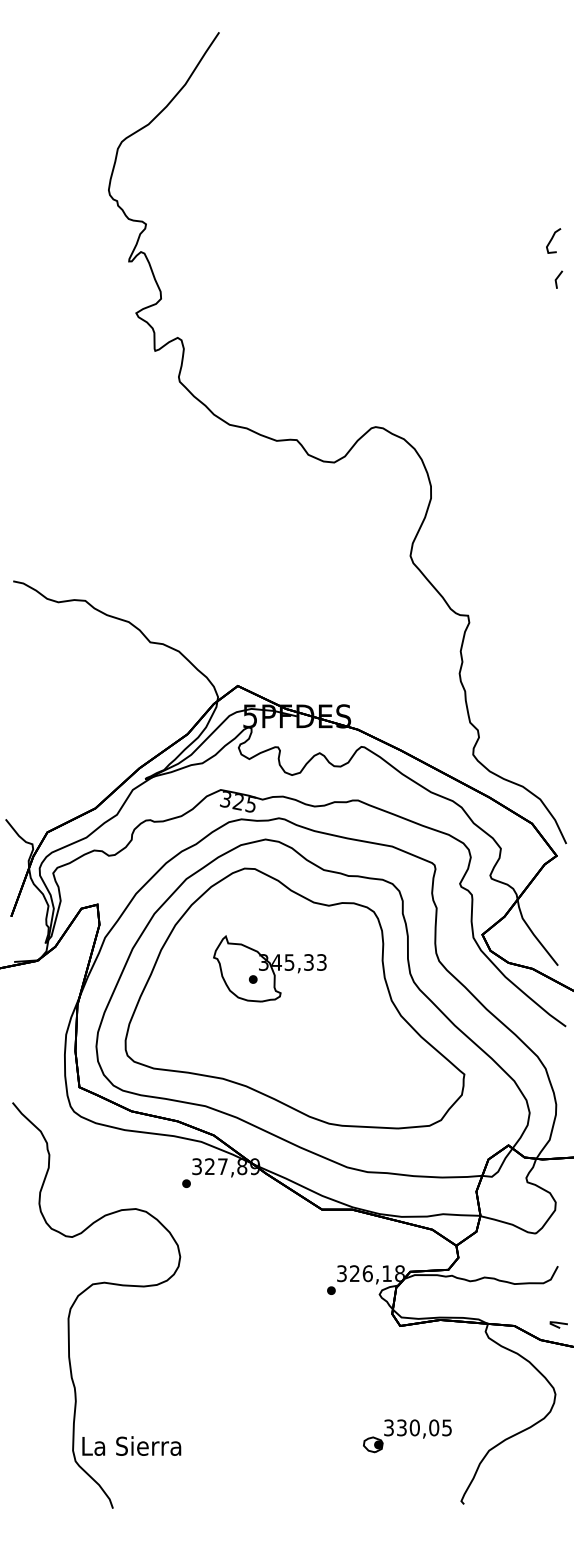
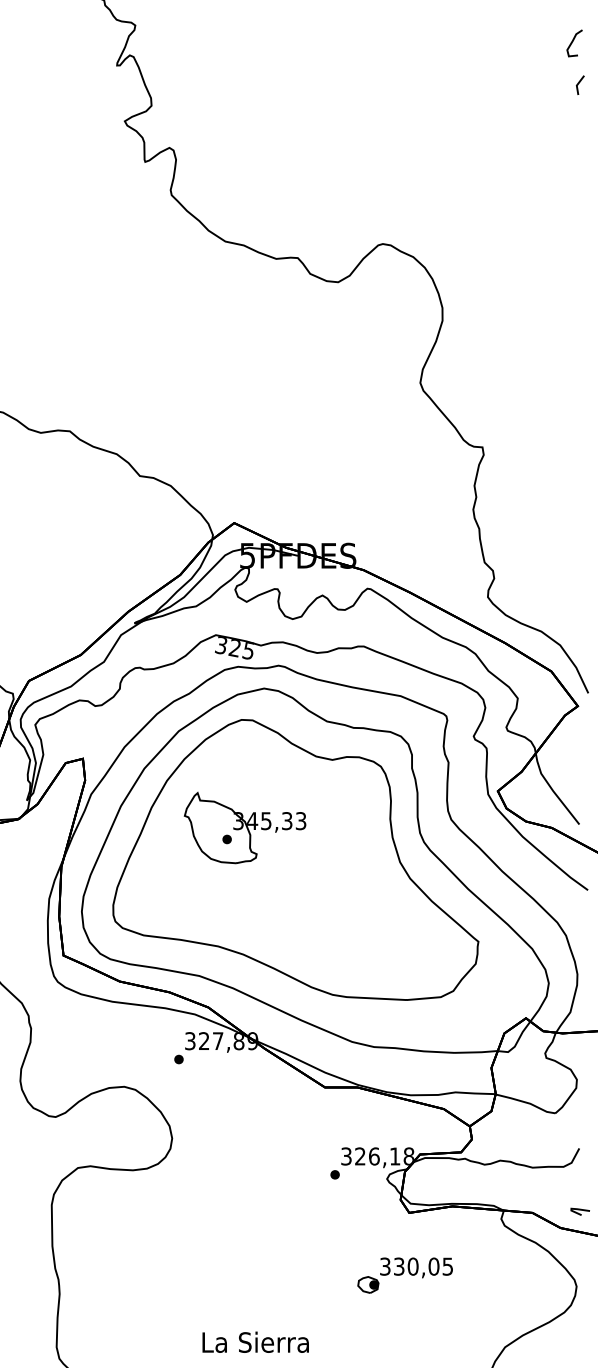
part: (269, 968) -> (244, 827), moved
part: (407, 1436) -> (405, 1275), moved
text: (131, 1445) -> (255, 1341), moved

